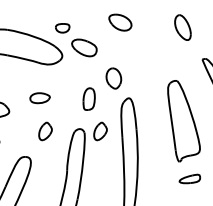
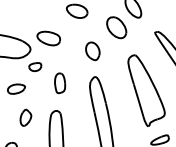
part: (62, 28) -> (35, 67), moved
part: (161, 47) -> (116, 27), added
part: (113, 78) -> (92, 51), moved
part: (100, 131) -> (74, 110), removed

